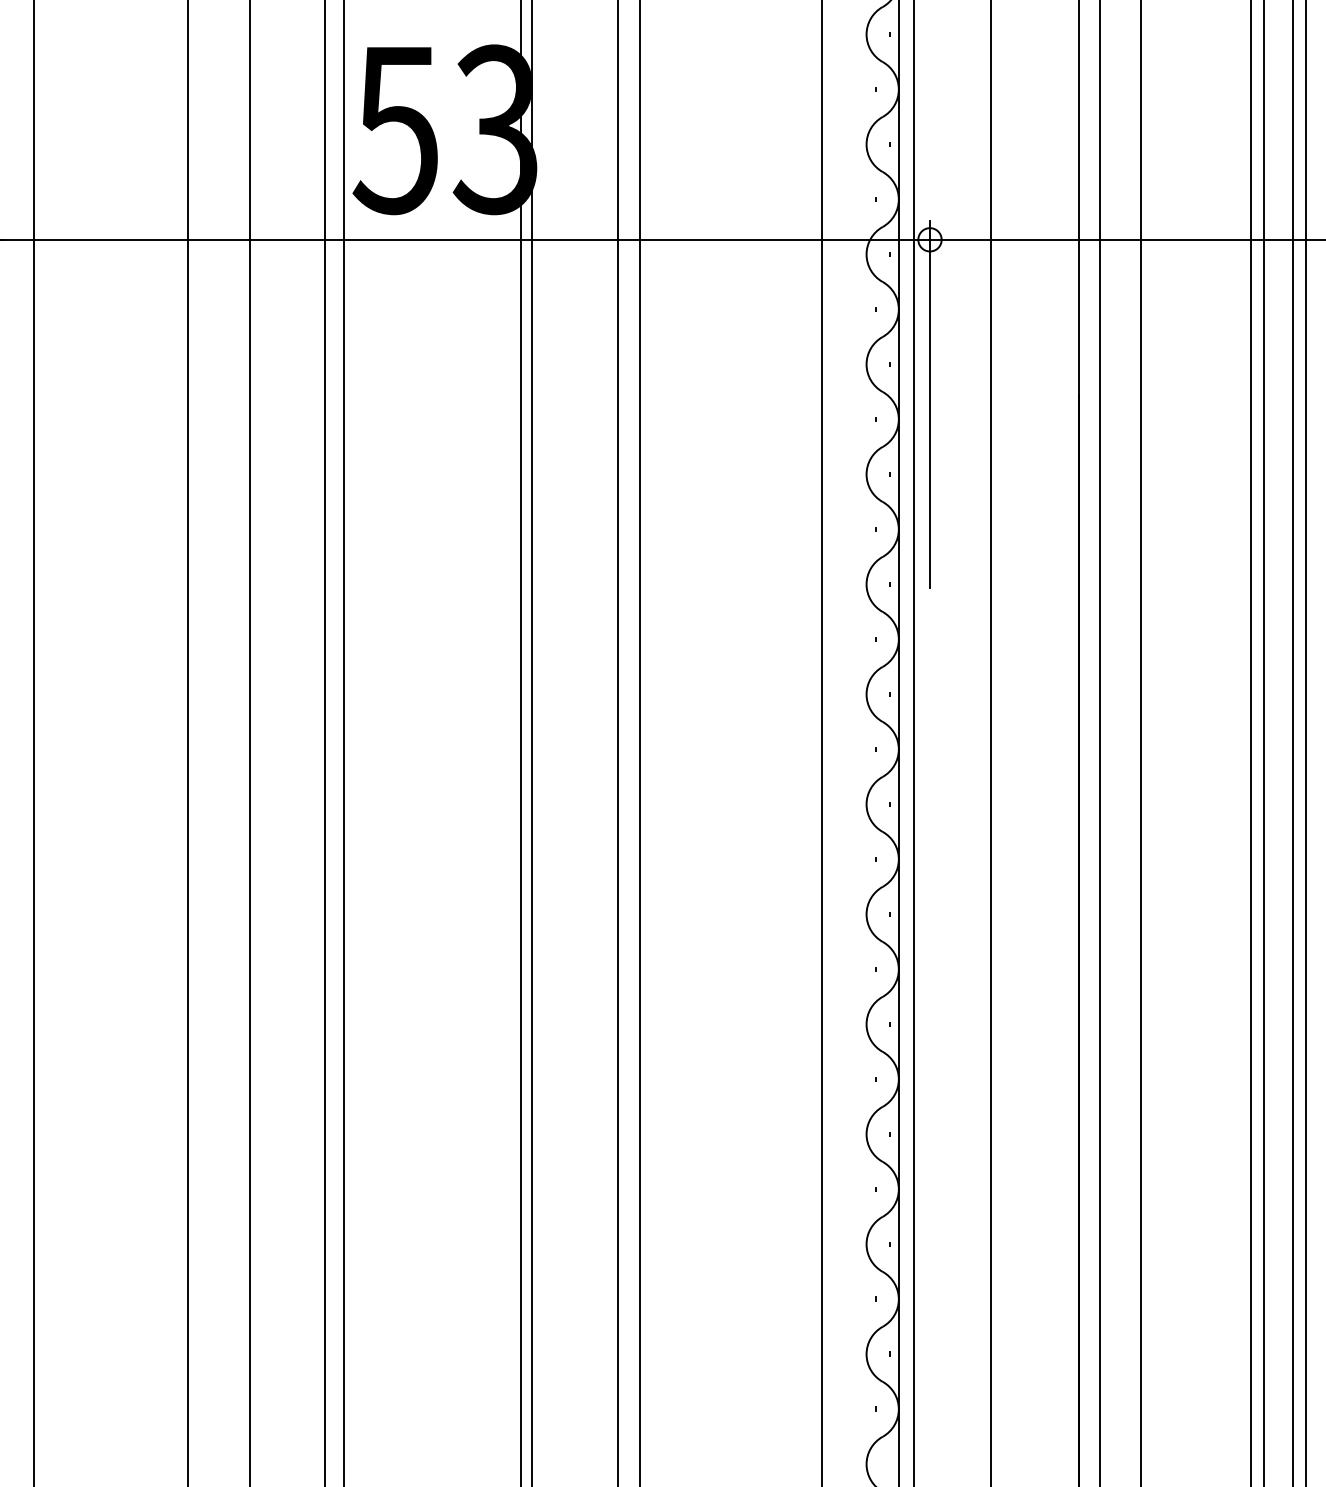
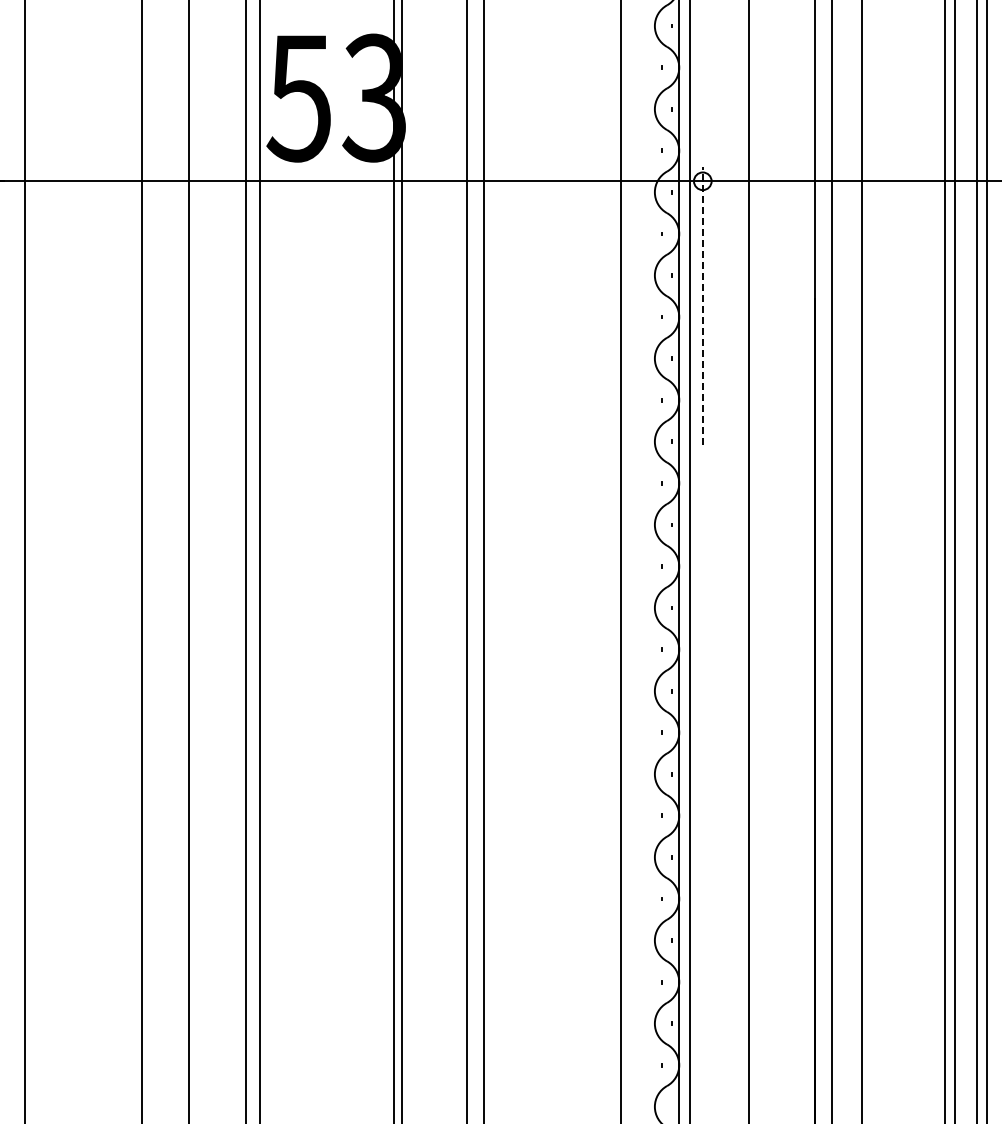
line: (929, 404) -> (702, 305), solid -> dashed

